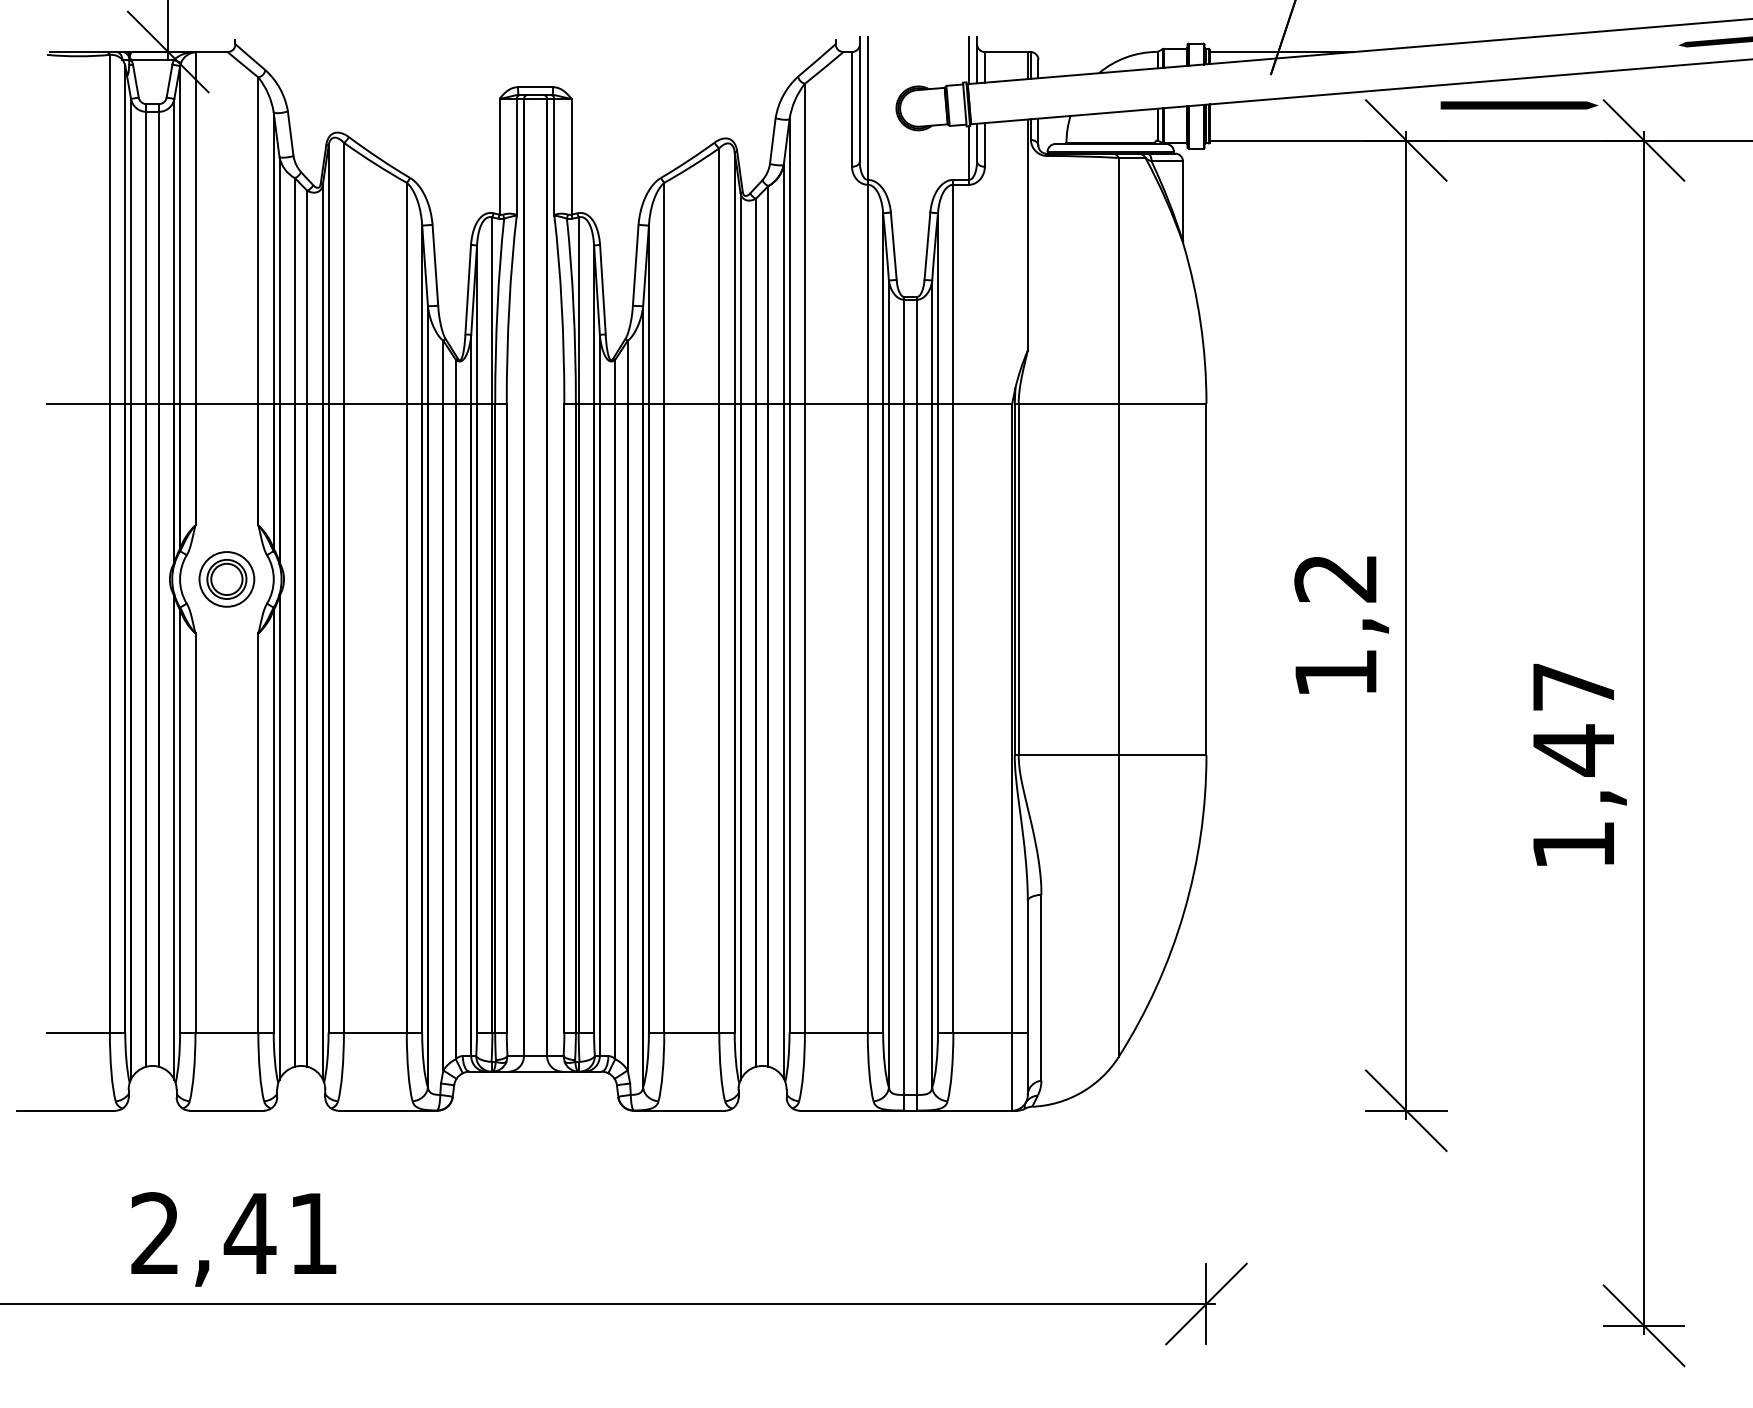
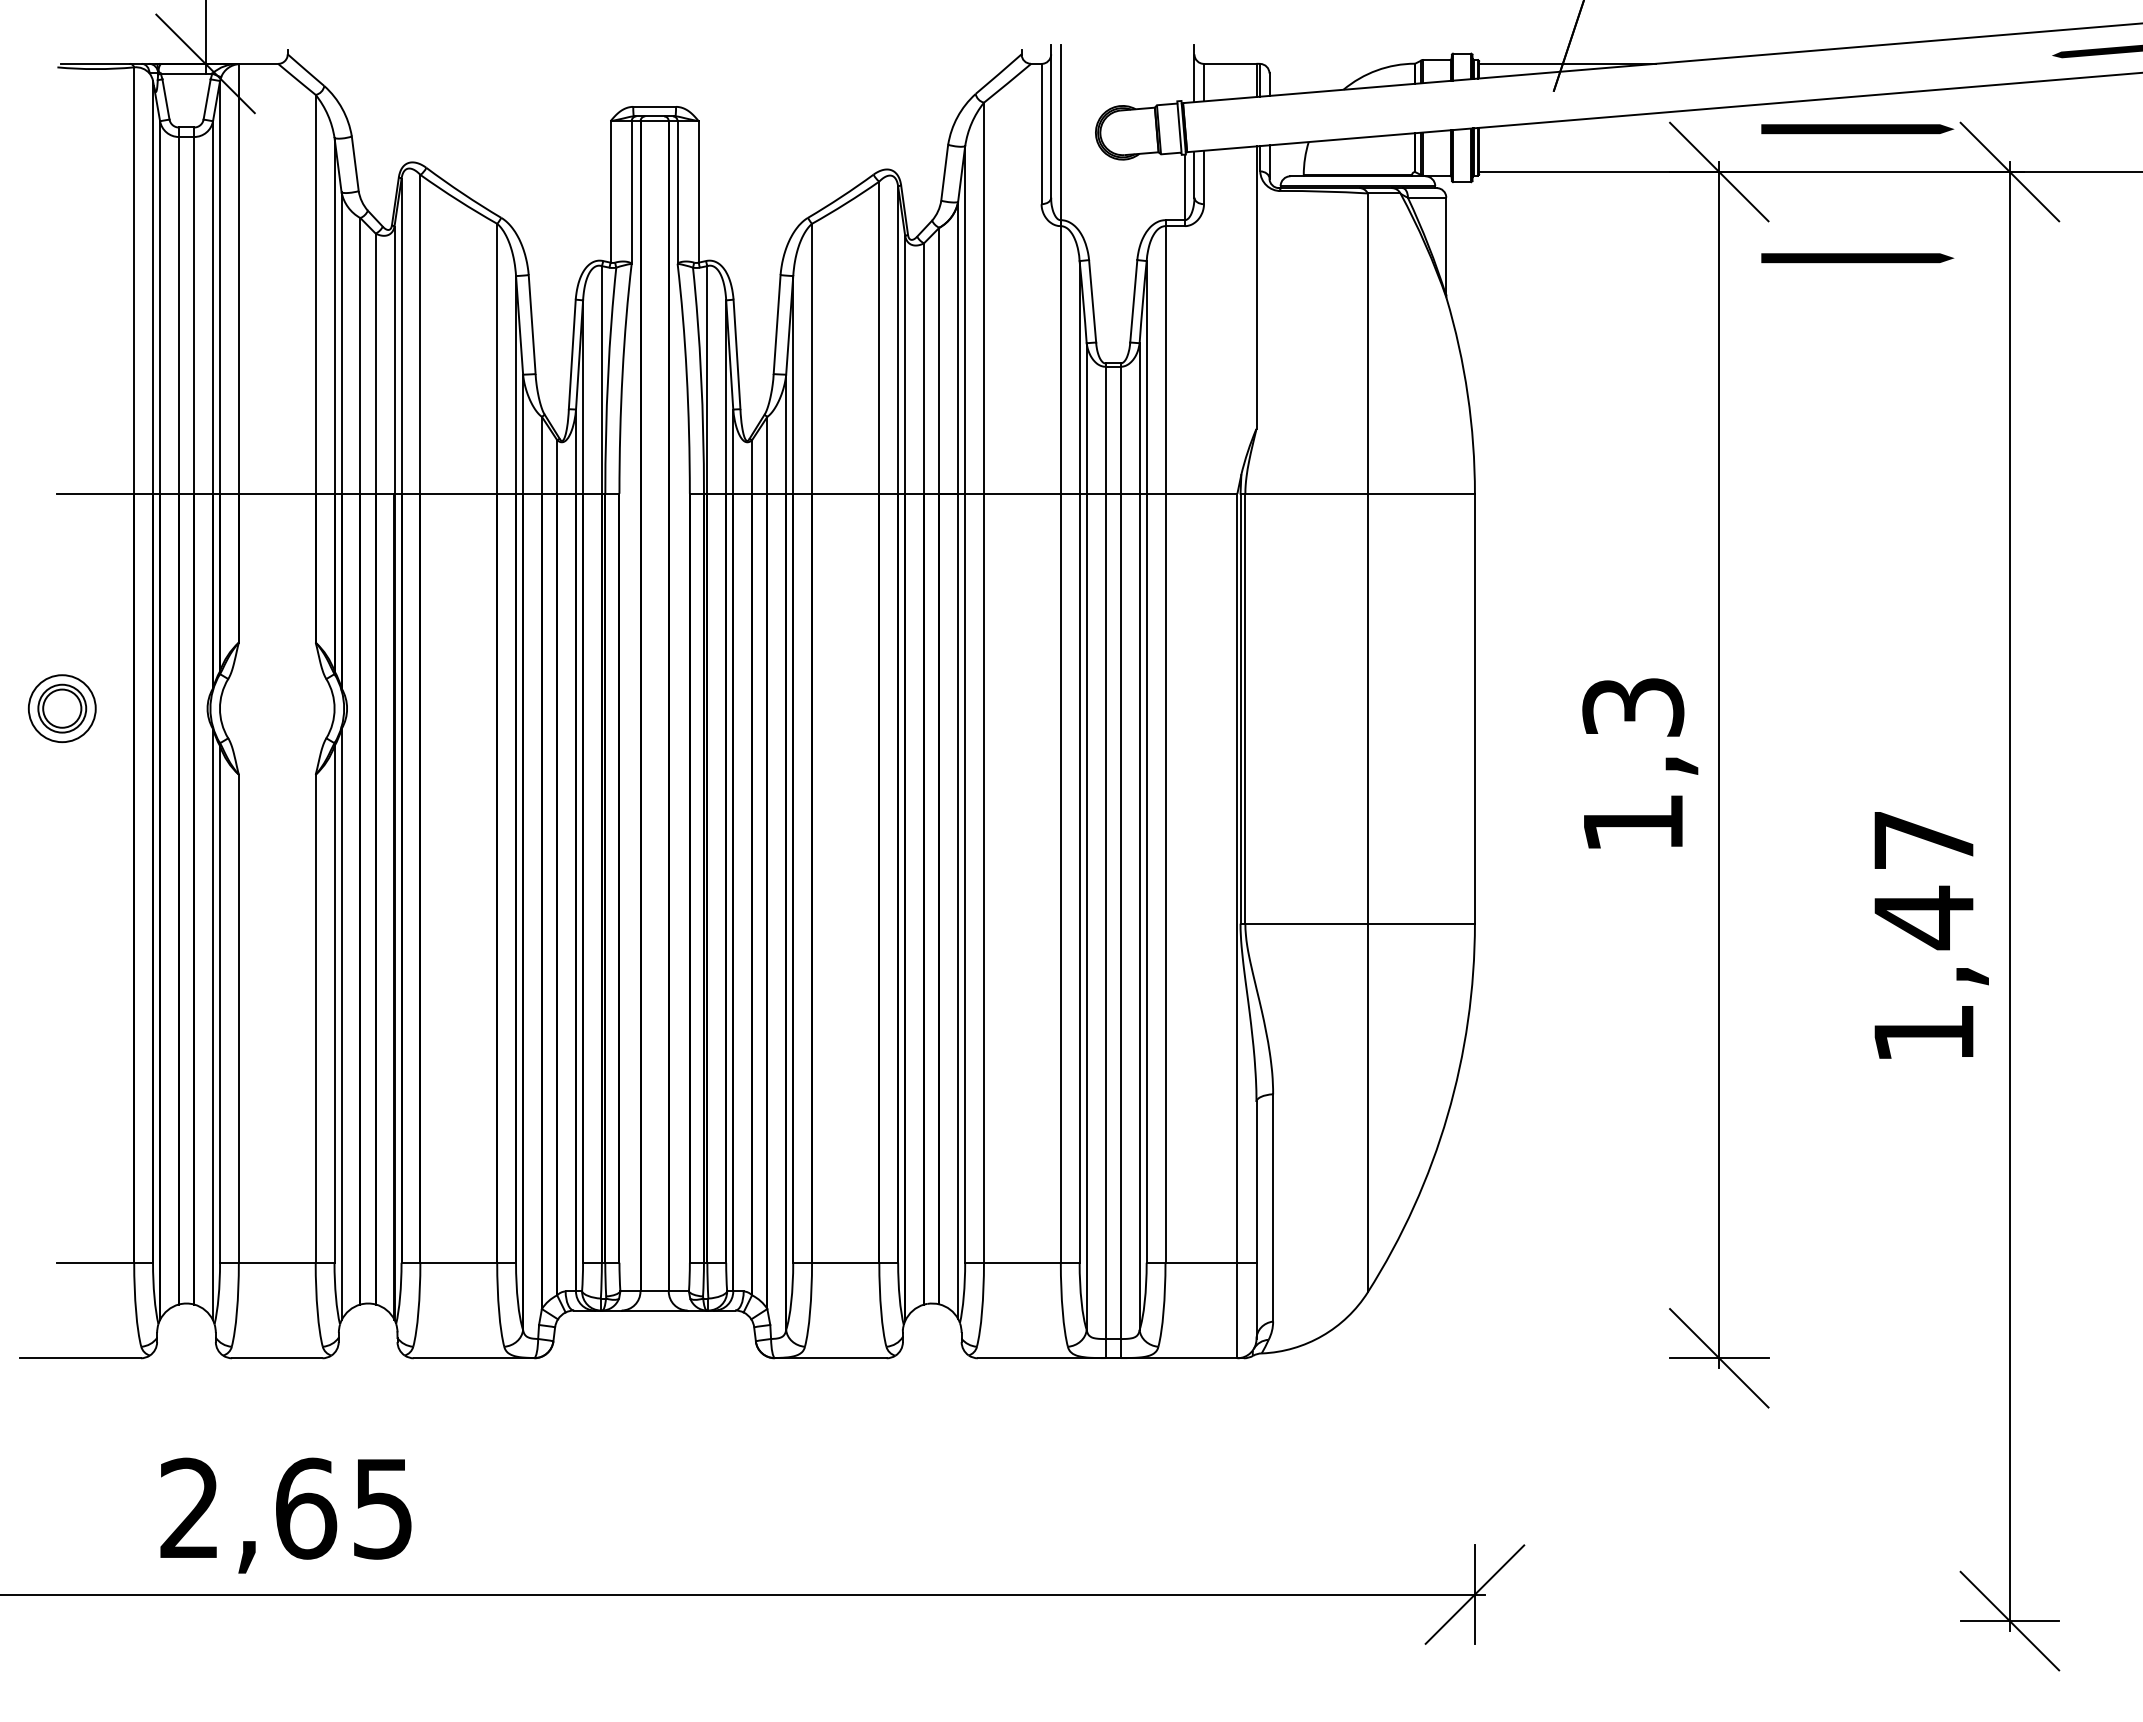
line: (968, 59) -> (1184, 73), removed
line: (1519, 211) -> (1857, 258), added
text: (1336, 578) -> (1633, 707), 1,2 -> 1,3
part: (226, 579) -> (61, 708), moved
text: (280, 1233) -> (342, 1508), 2,41 -> 2,65

